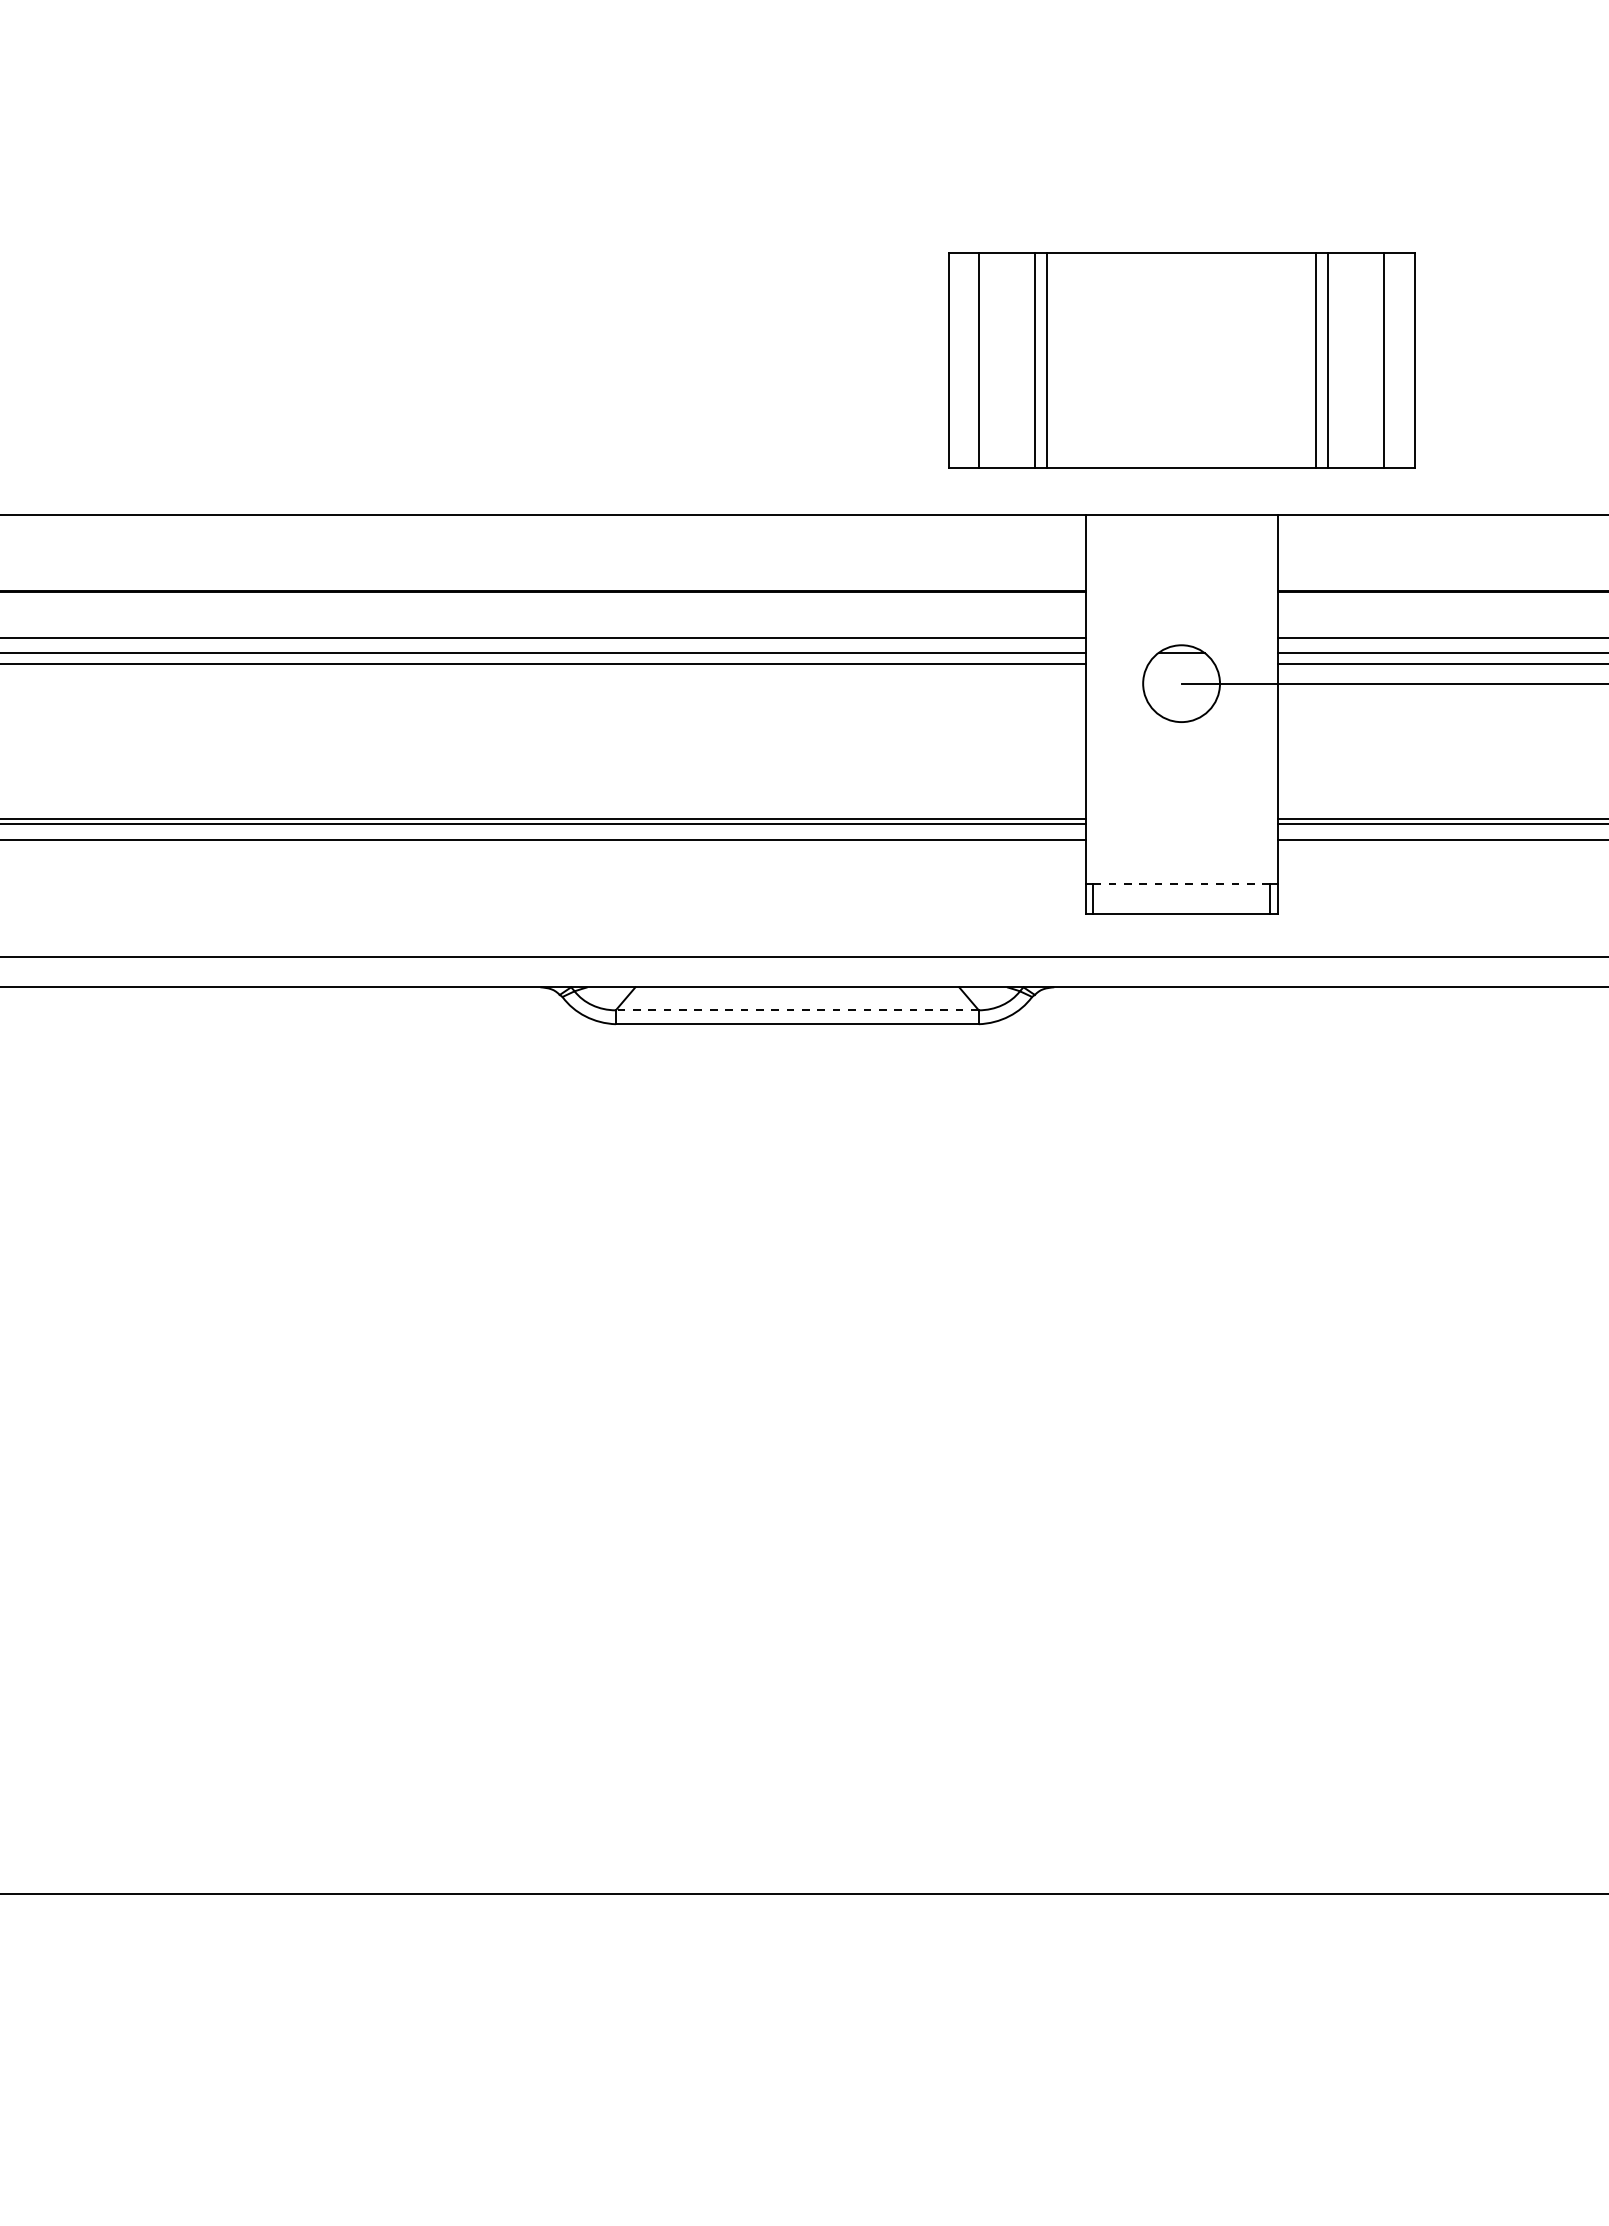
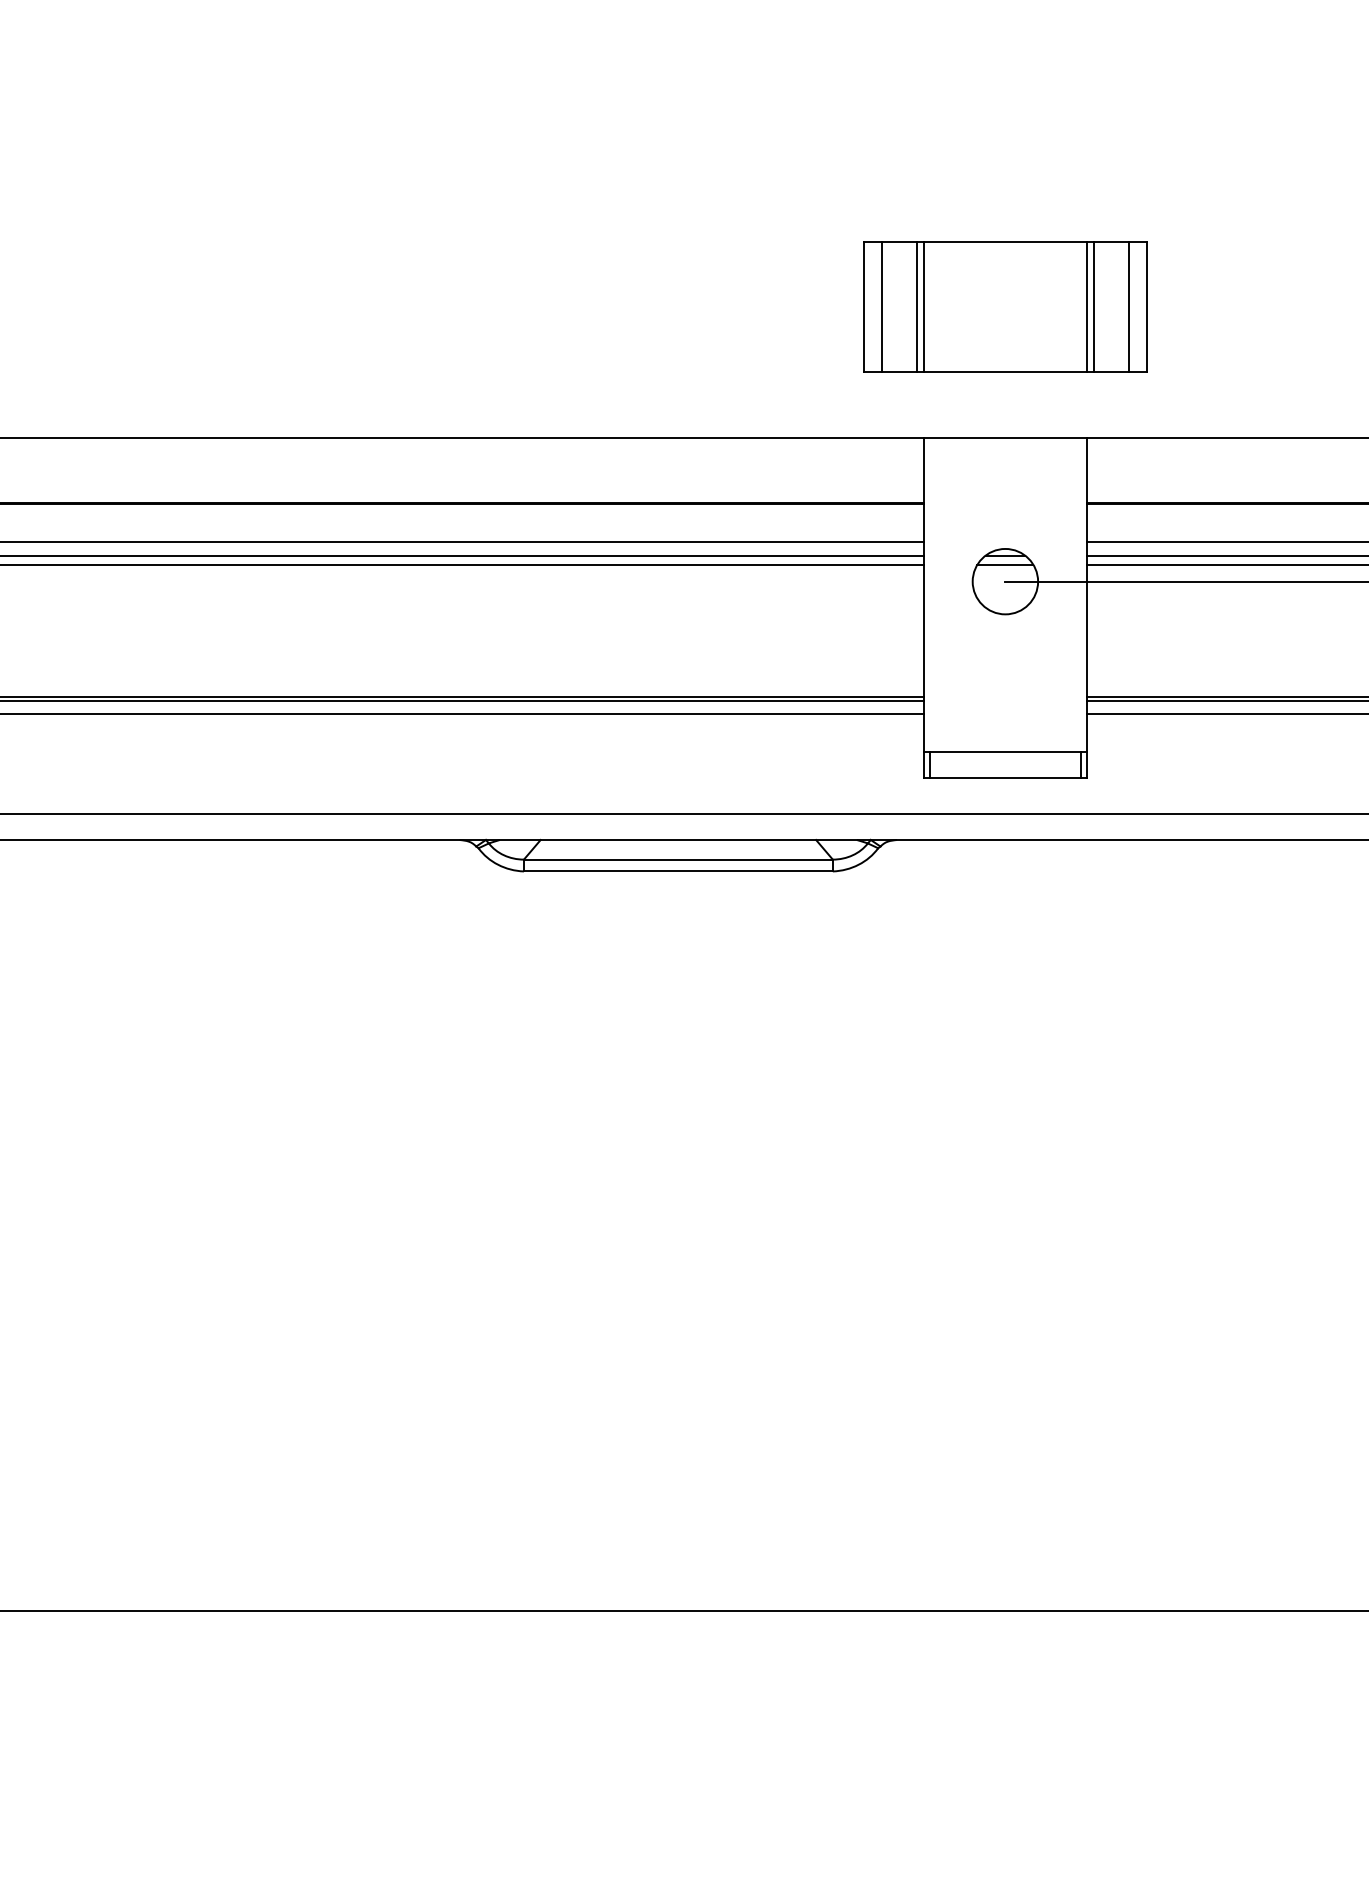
part: (1181, 360) -> (1005, 306), size x0.71
line: (1181, 663) -> (1005, 564), added
line: (1181, 883) -> (1005, 751), dashed -> solid
line: (796, 1010) -> (677, 859), dashed -> solid

